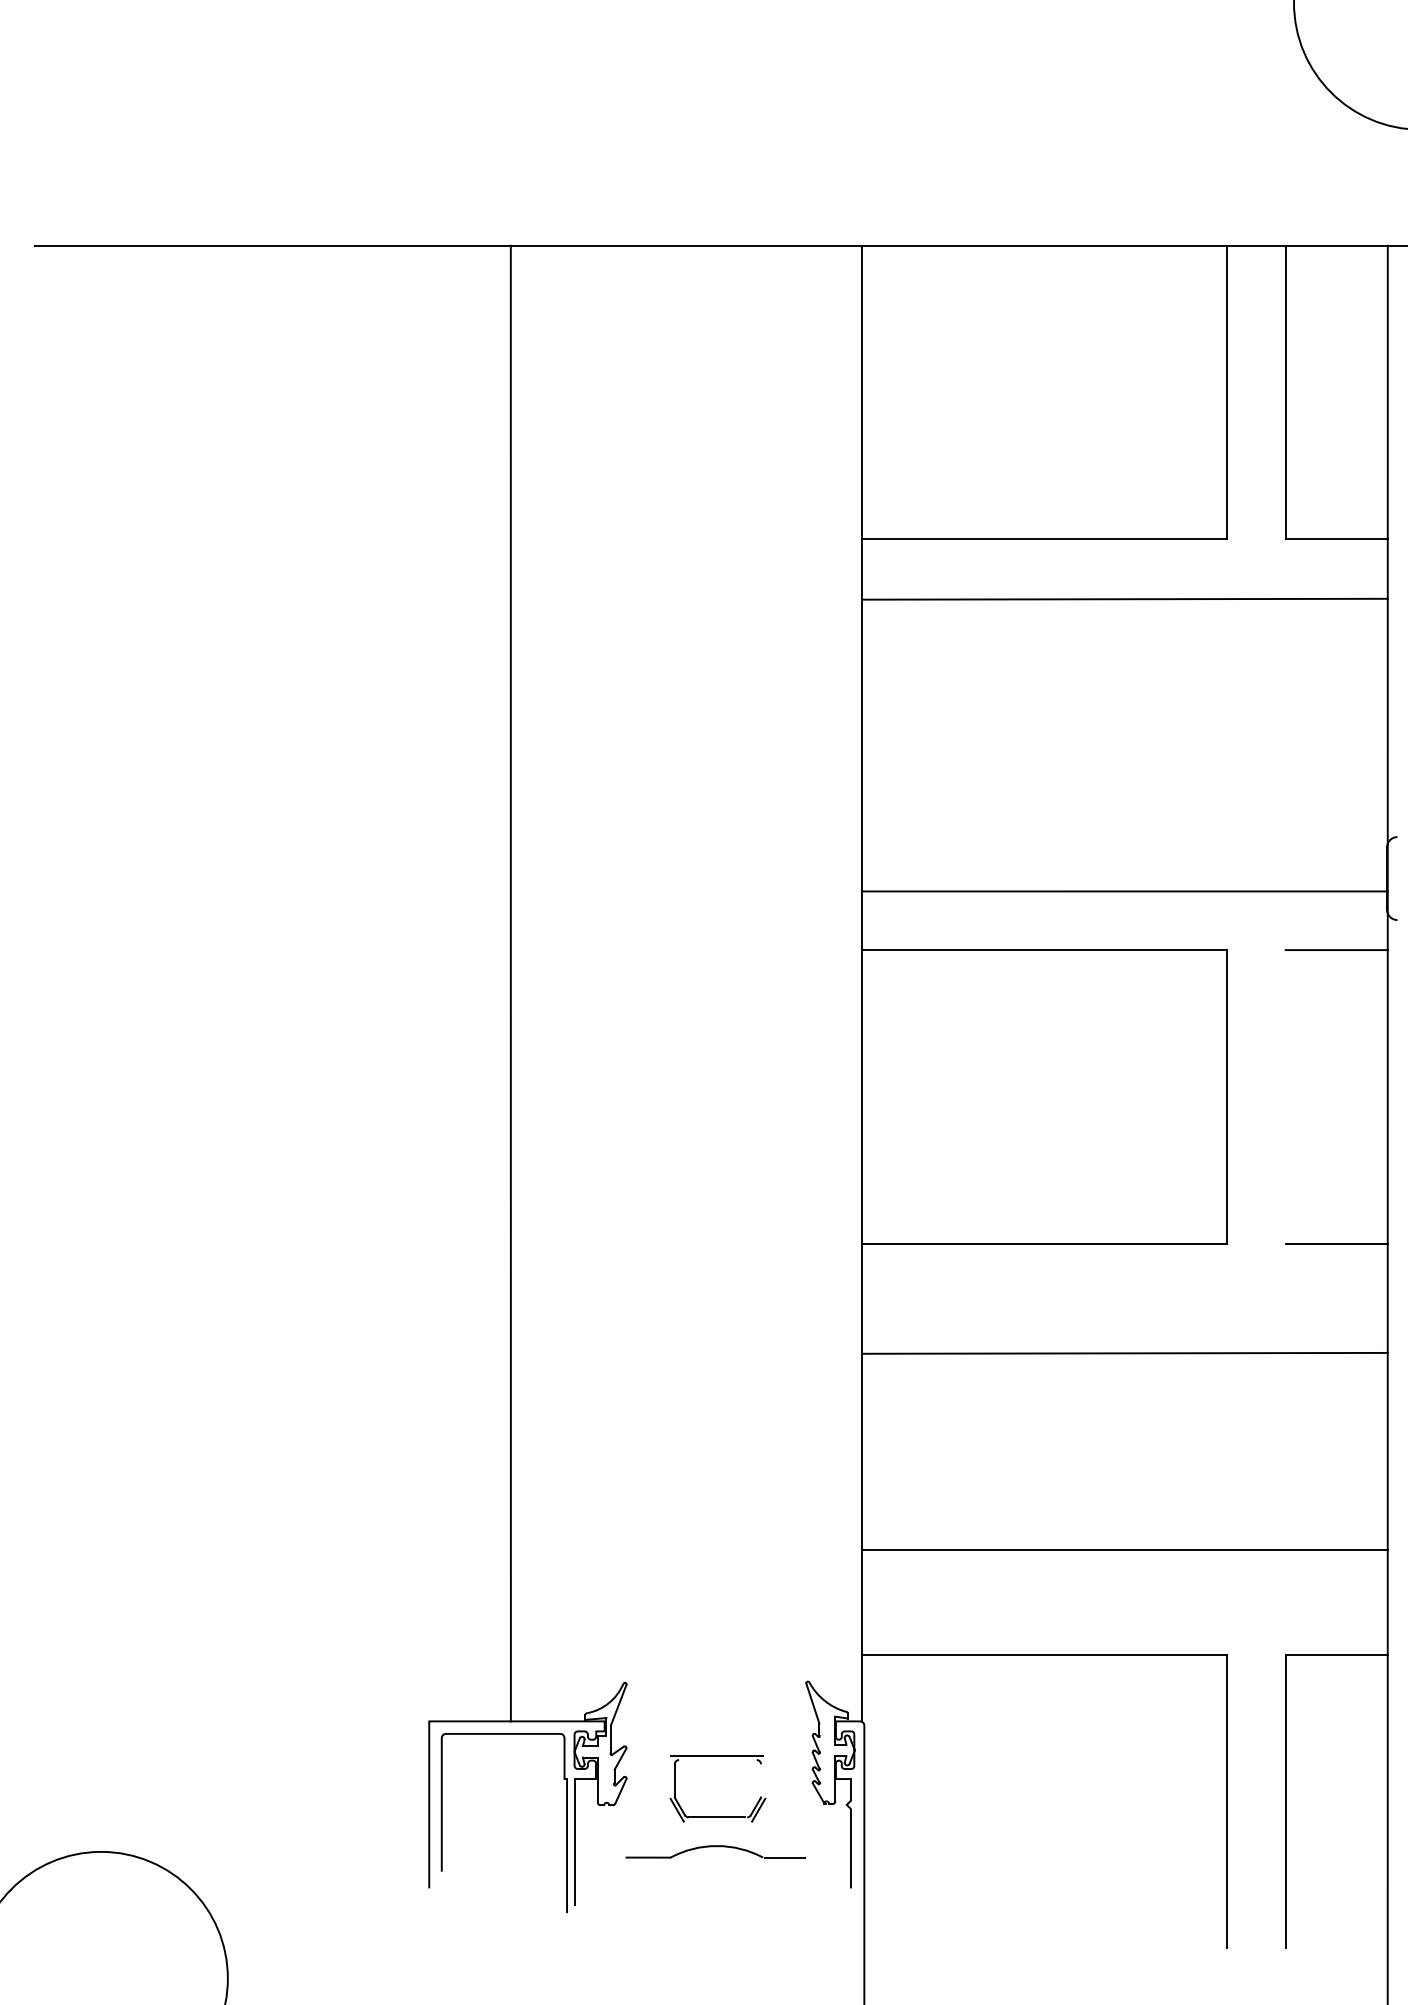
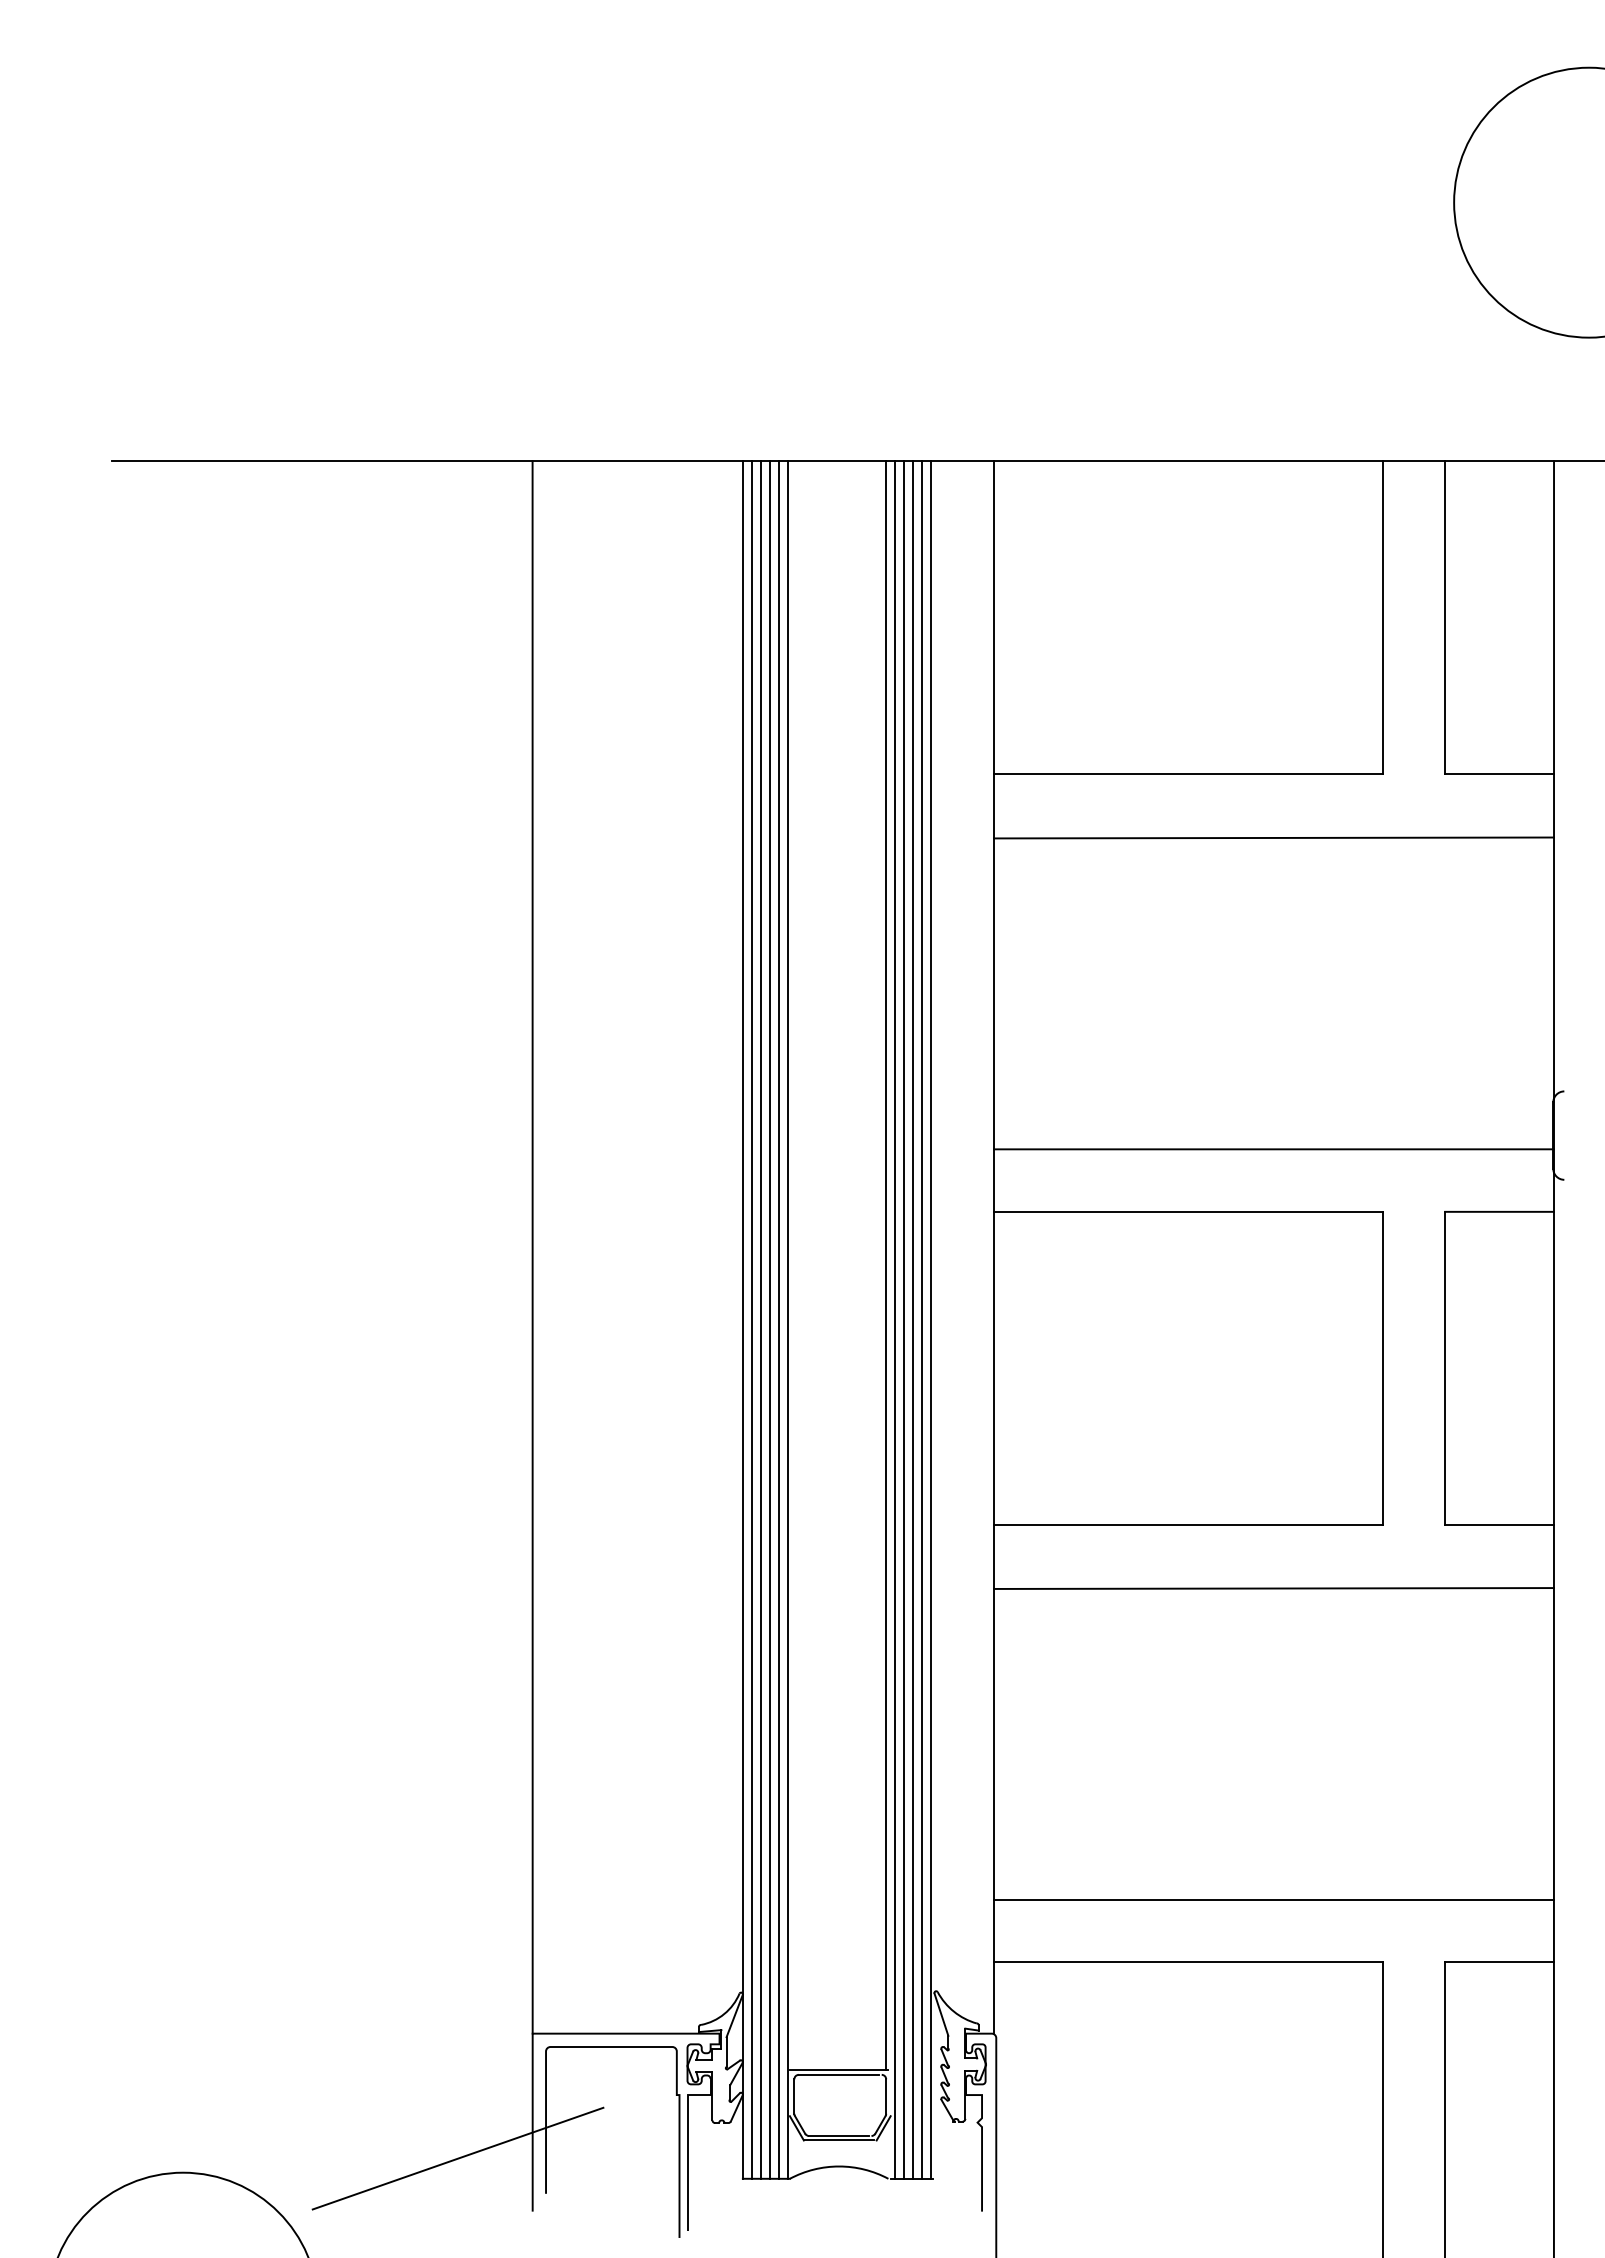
line: (510, 983) -> (532, 1247), moved
line: (761, 1000) -> (886, 1265), added
line: (626, 1051) -> (742, 1319), added
line: (634, 1051) -> (751, 1319), added
line: (643, 1051) -> (760, 1319), added
line: (651, 1051) -> (769, 1319), added
line: (659, 1051) -> (778, 1319), added
line: (668, 1051) -> (787, 1319), added
line: (769, 1051) -> (895, 1319), added
line: (778, 1051) -> (904, 1319), added
line: (786, 1051) -> (913, 1319), added
line: (795, 1051) -> (922, 1319), added
line: (802, 1051) -> (930, 1319), added
line: (1285, 1096) -> (1445, 1367), added
line: (1124, 1353) -> (1273, 1588), moved
line: (1124, 1549) -> (1273, 1899), moved
line: (716, 1759) -> (838, 2074), added
line: (761, 1780) -> (886, 2096), added
line: (716, 1821) -> (838, 2140), added
line: (358, 1838) -> (457, 2158), added

